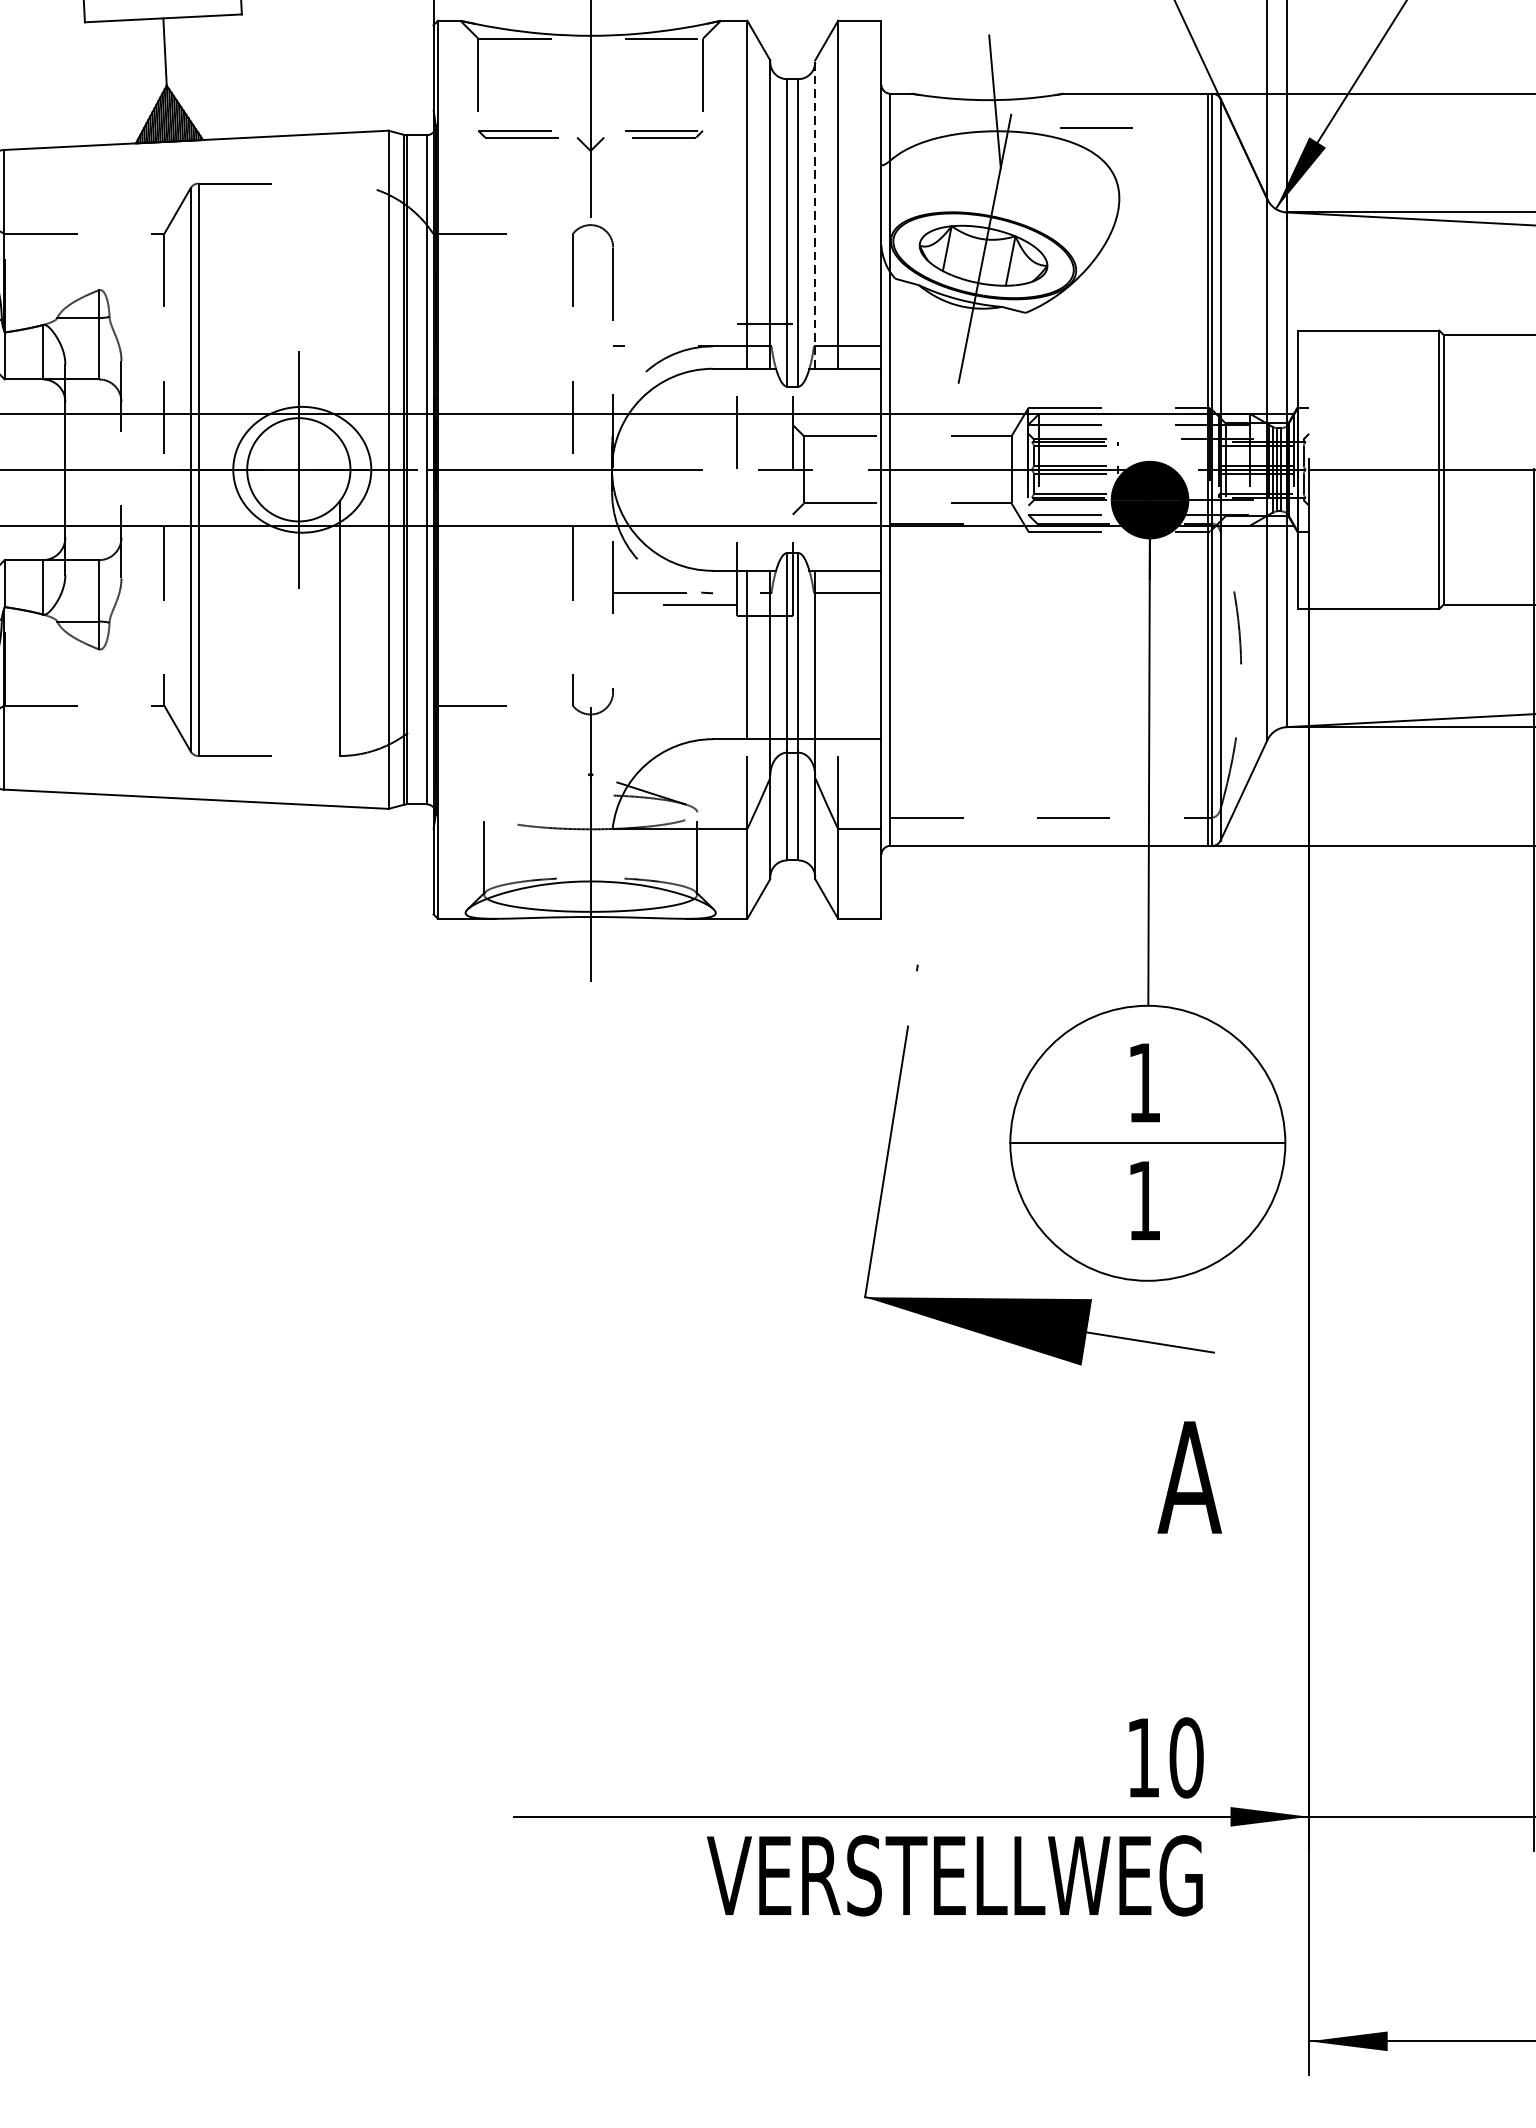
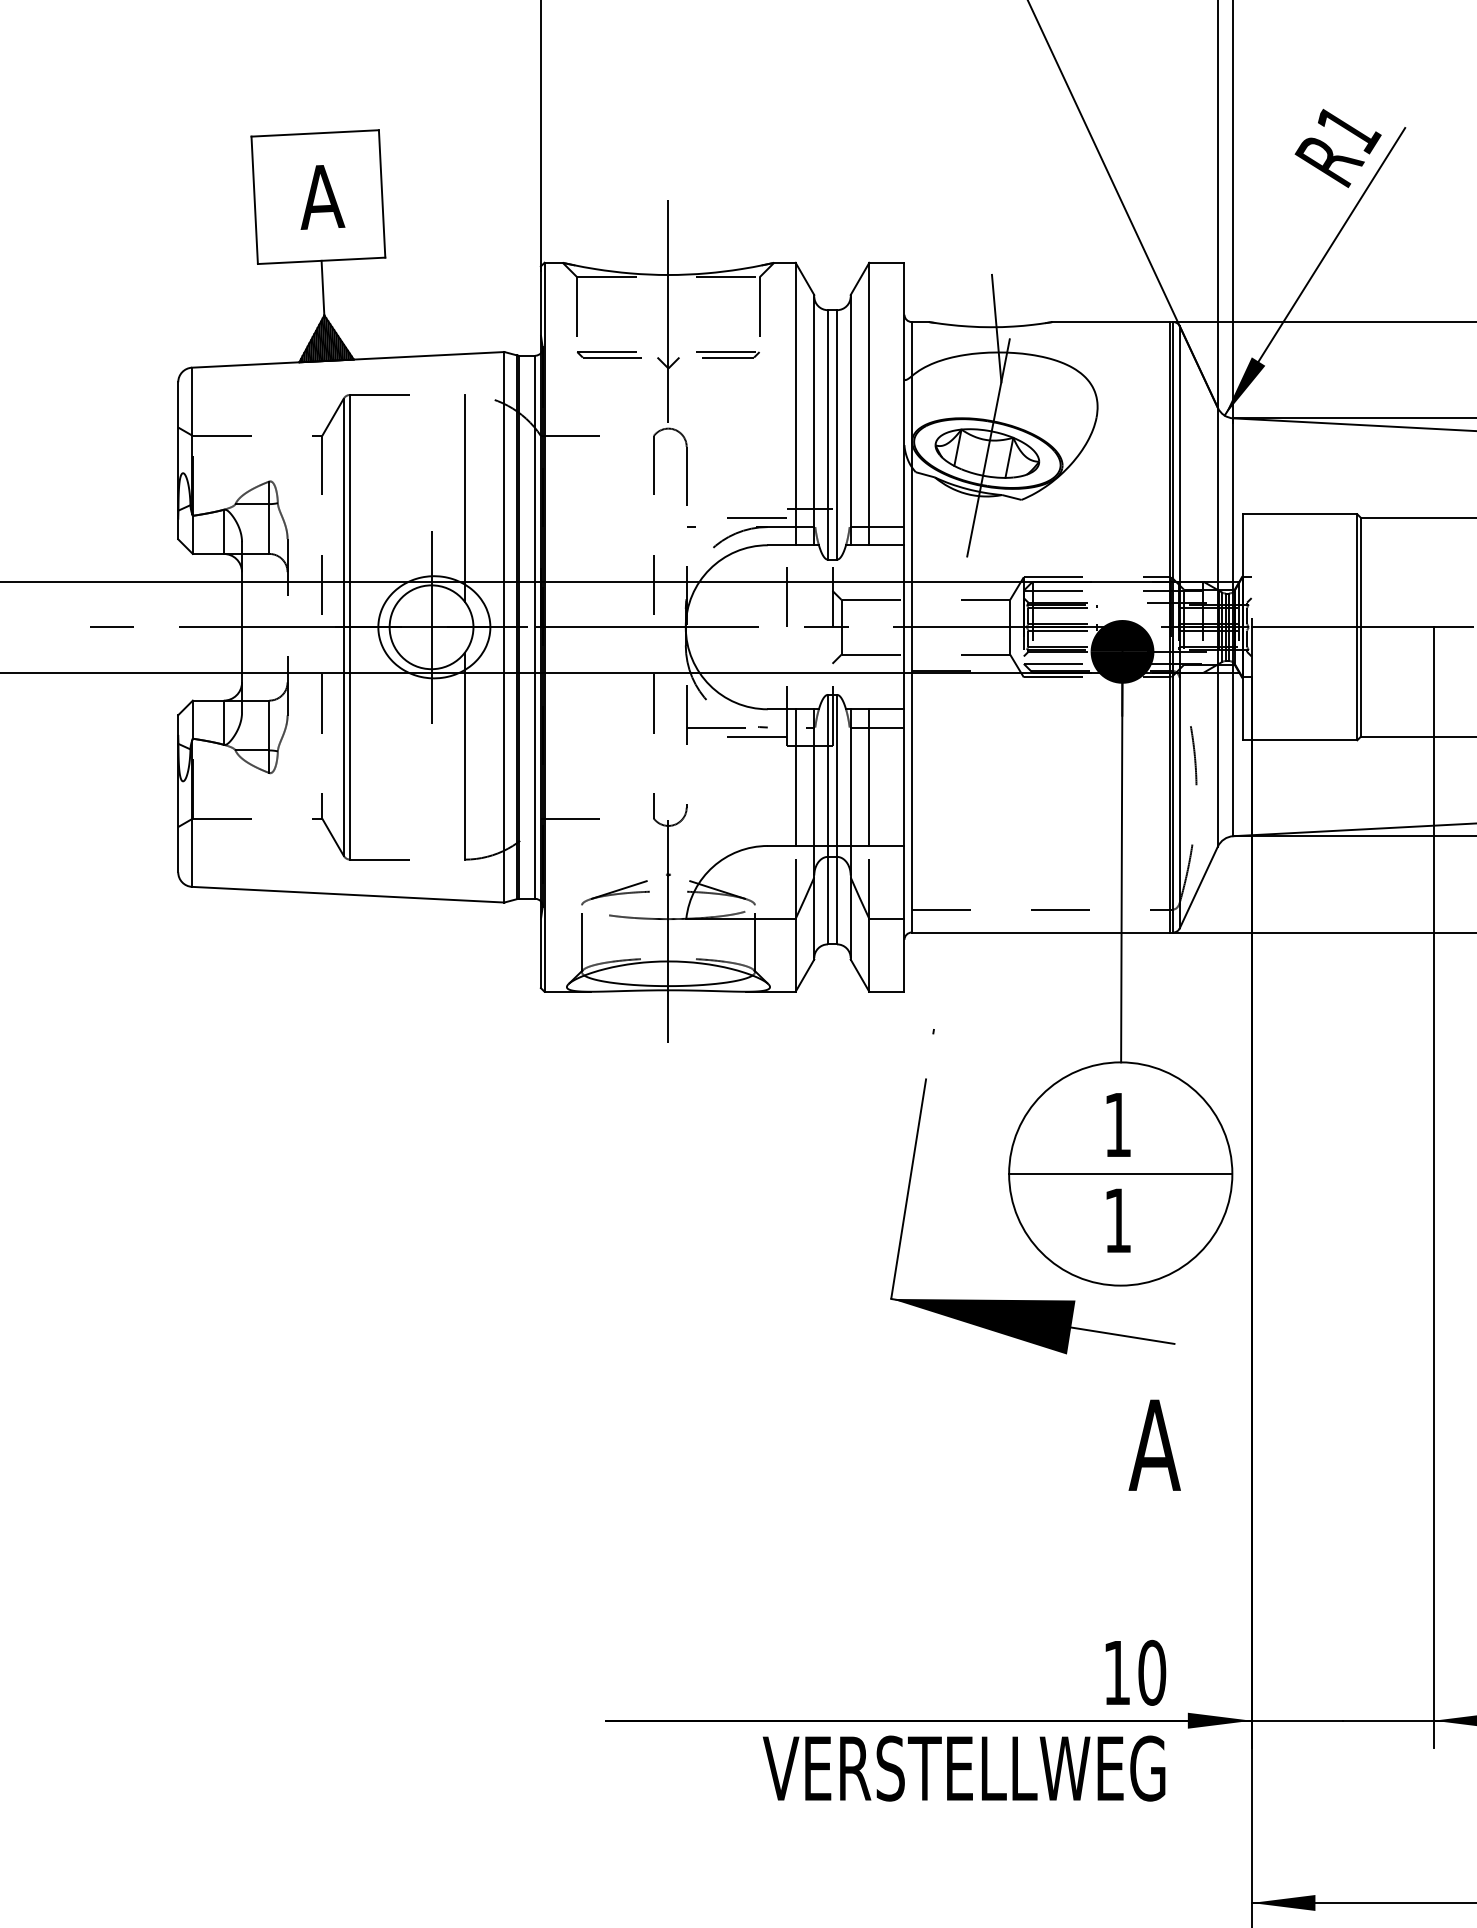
line: (1095, 127) -> (756, 517), moved
line: (814, 213) -> (850, 419), dashed -> solid
line: (339, 309) -> (464, 497), added
line: (838, 654) -> (869, 777), added
part: (525, 796) -> (615, 892), added

